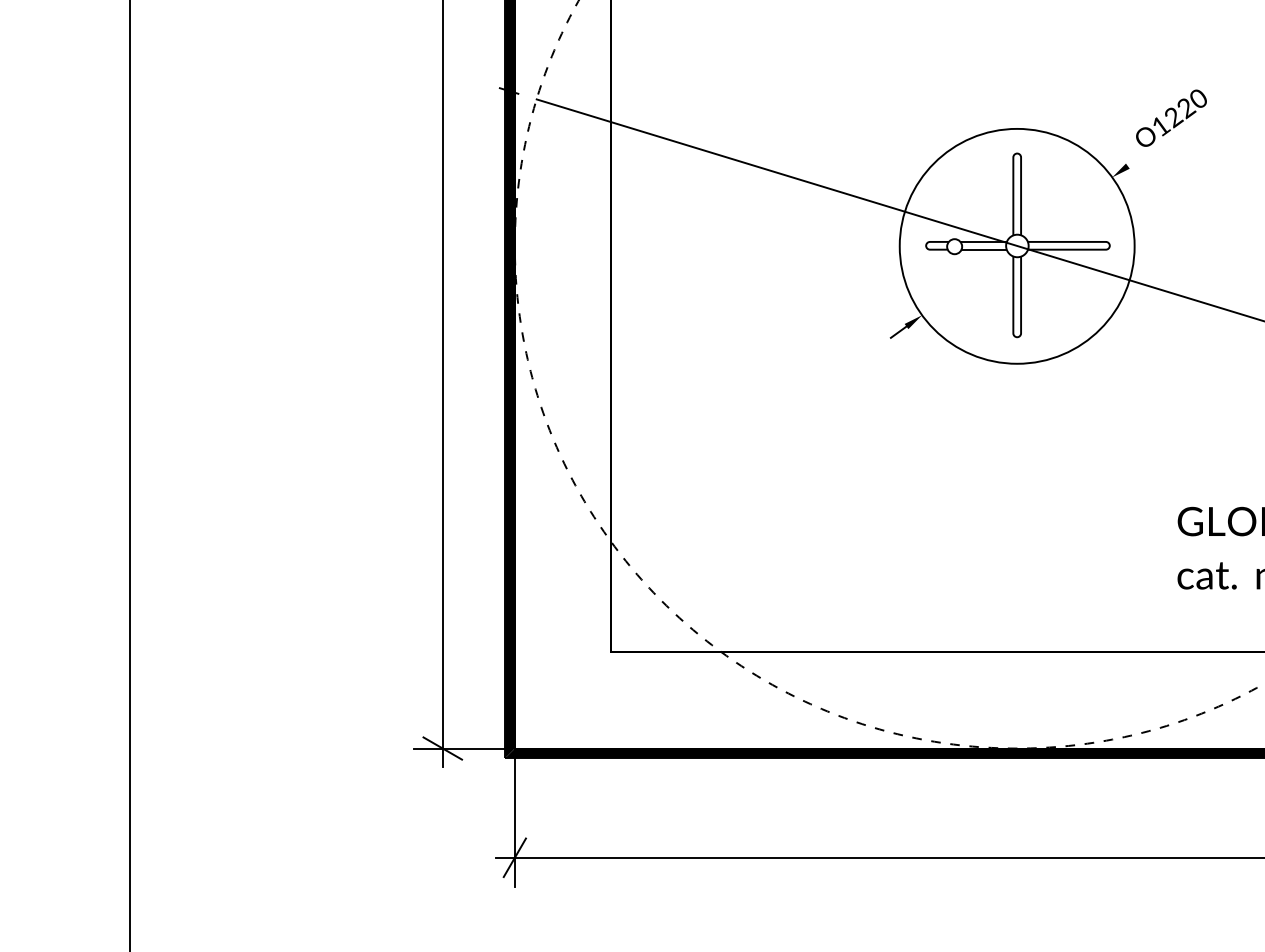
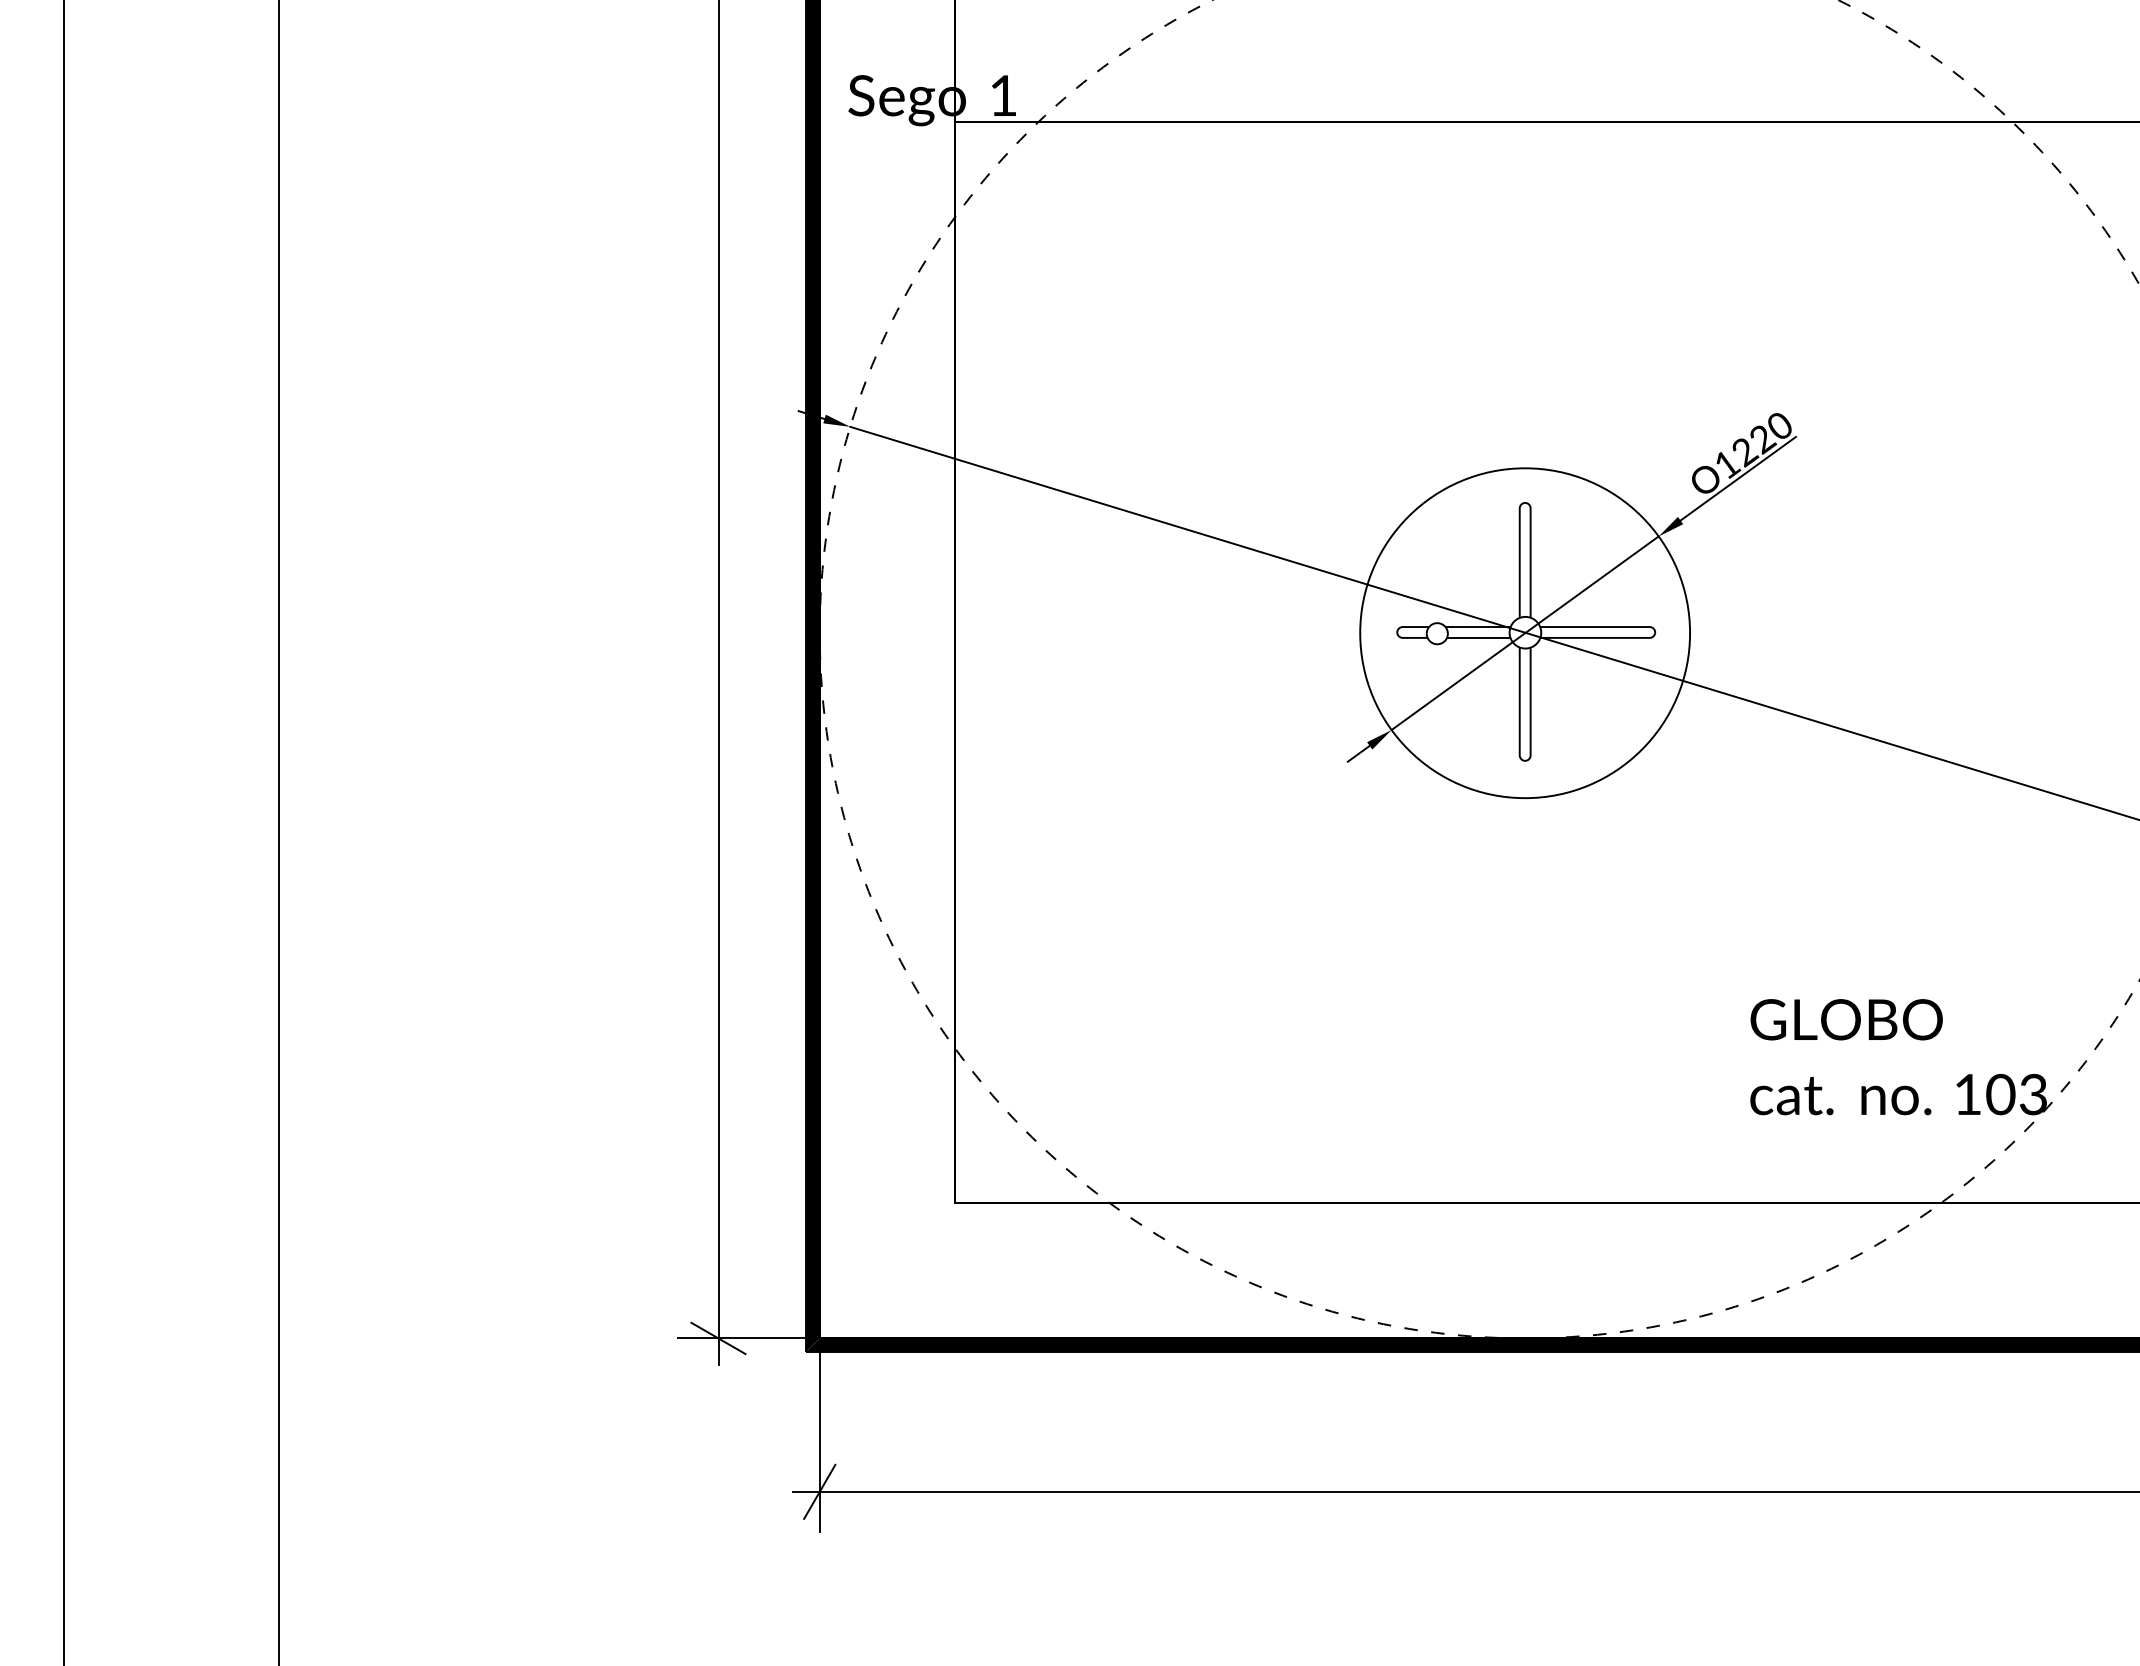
fill: (526, 94) -> (836, 420), added
line: (1168, 136) -> (1737, 478), added
line: (1016, 246) -> (1524, 633), added

